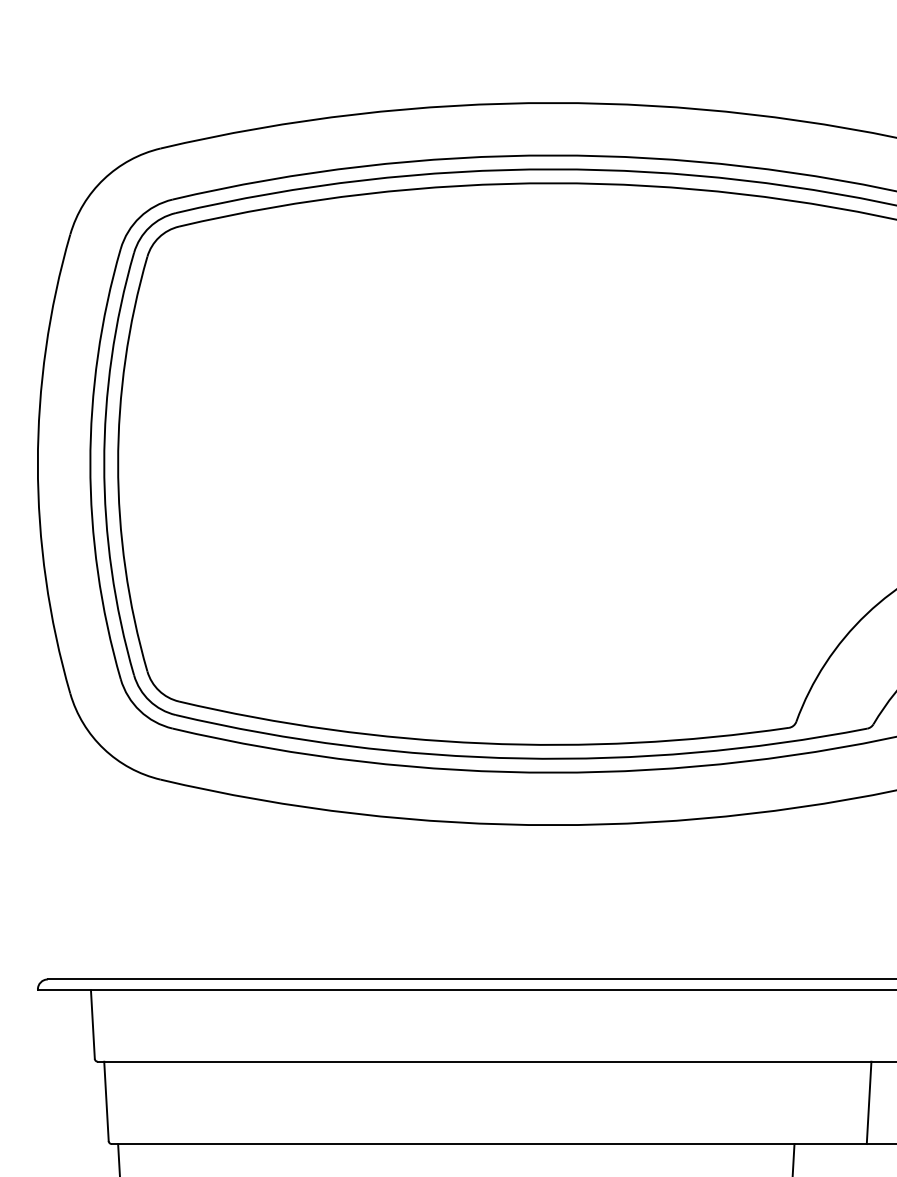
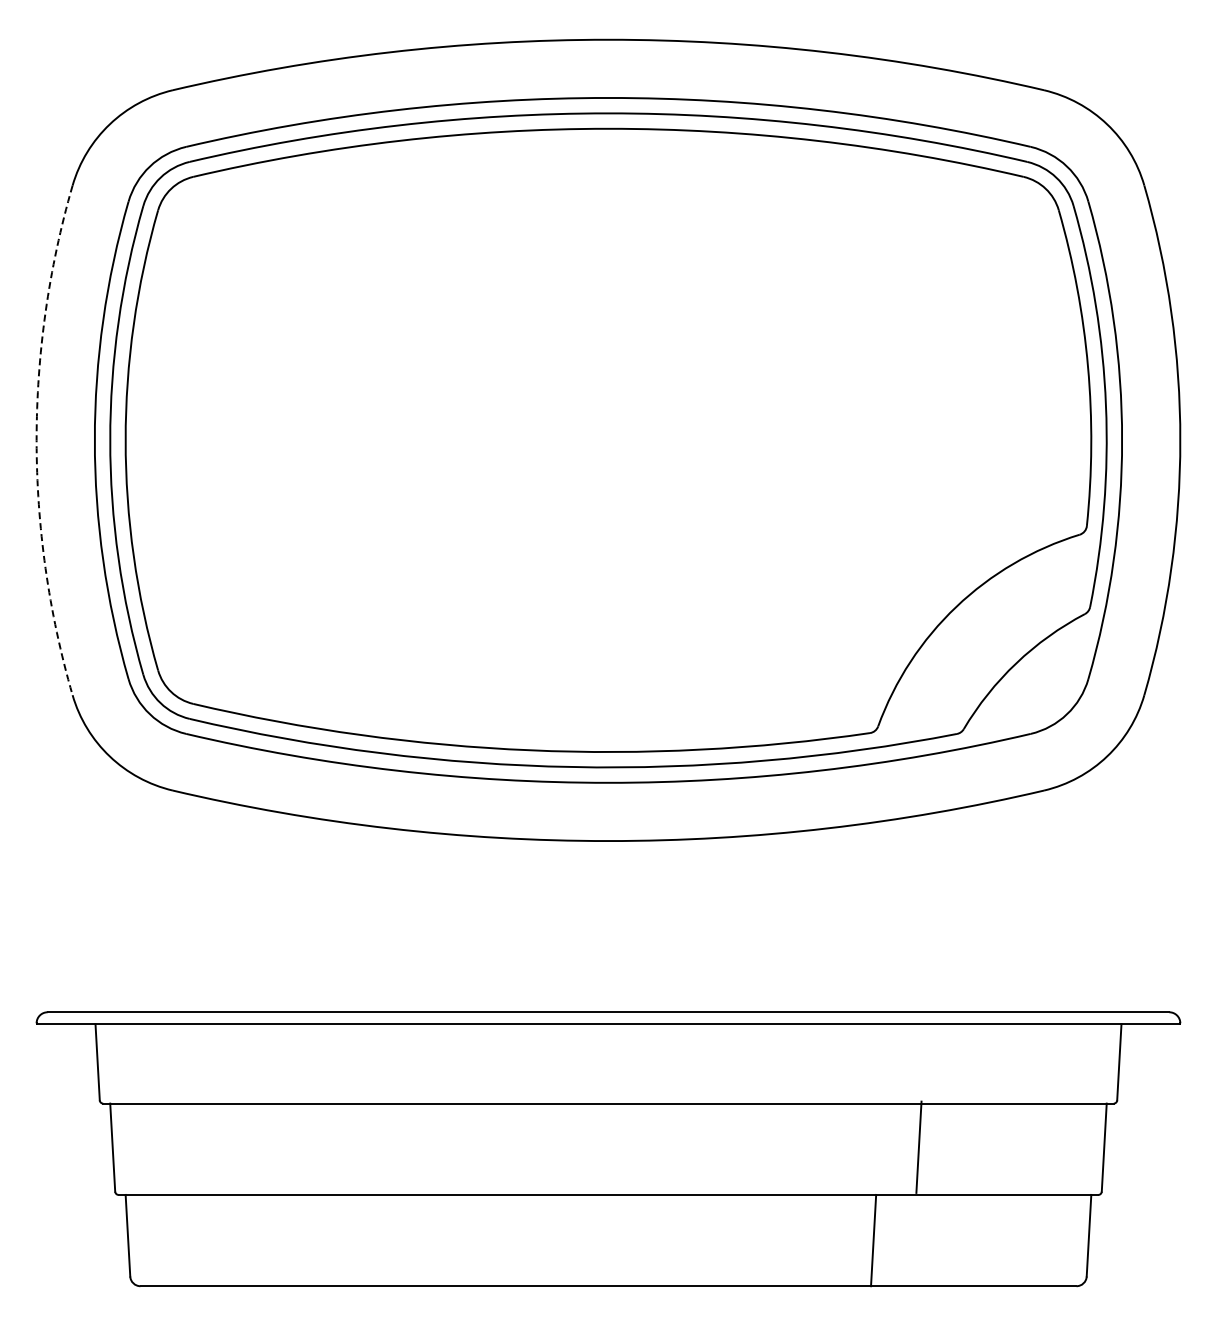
arc: (37, 464) -> (36, 440), solid -> dashed
line: (868, 1102) -> (918, 1146), moved

